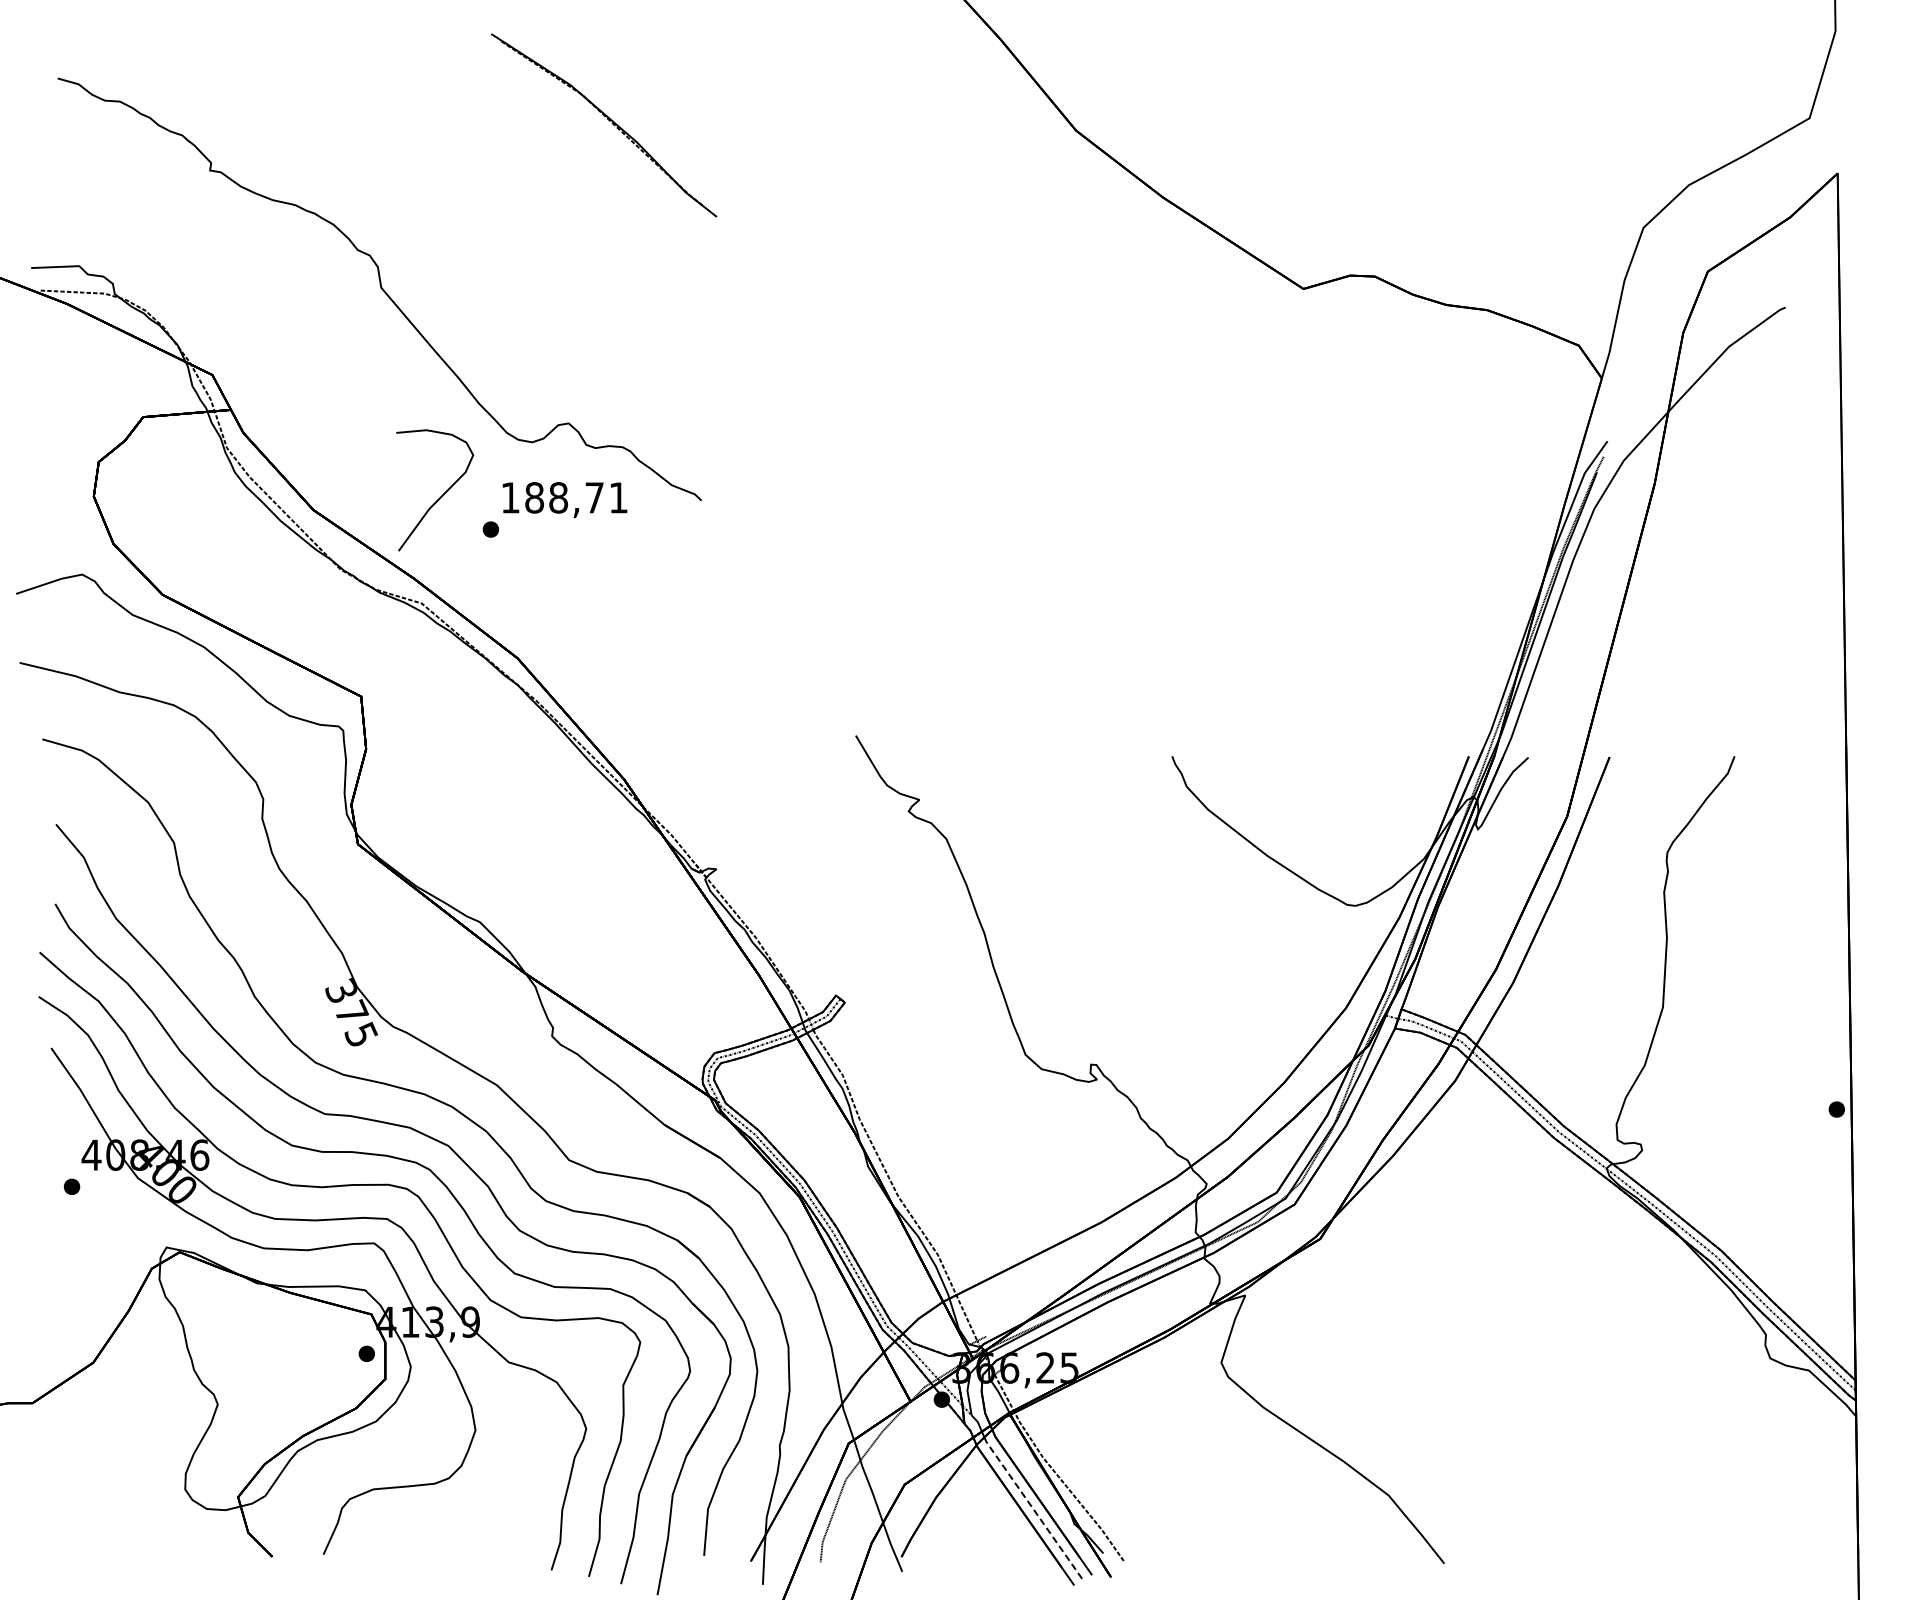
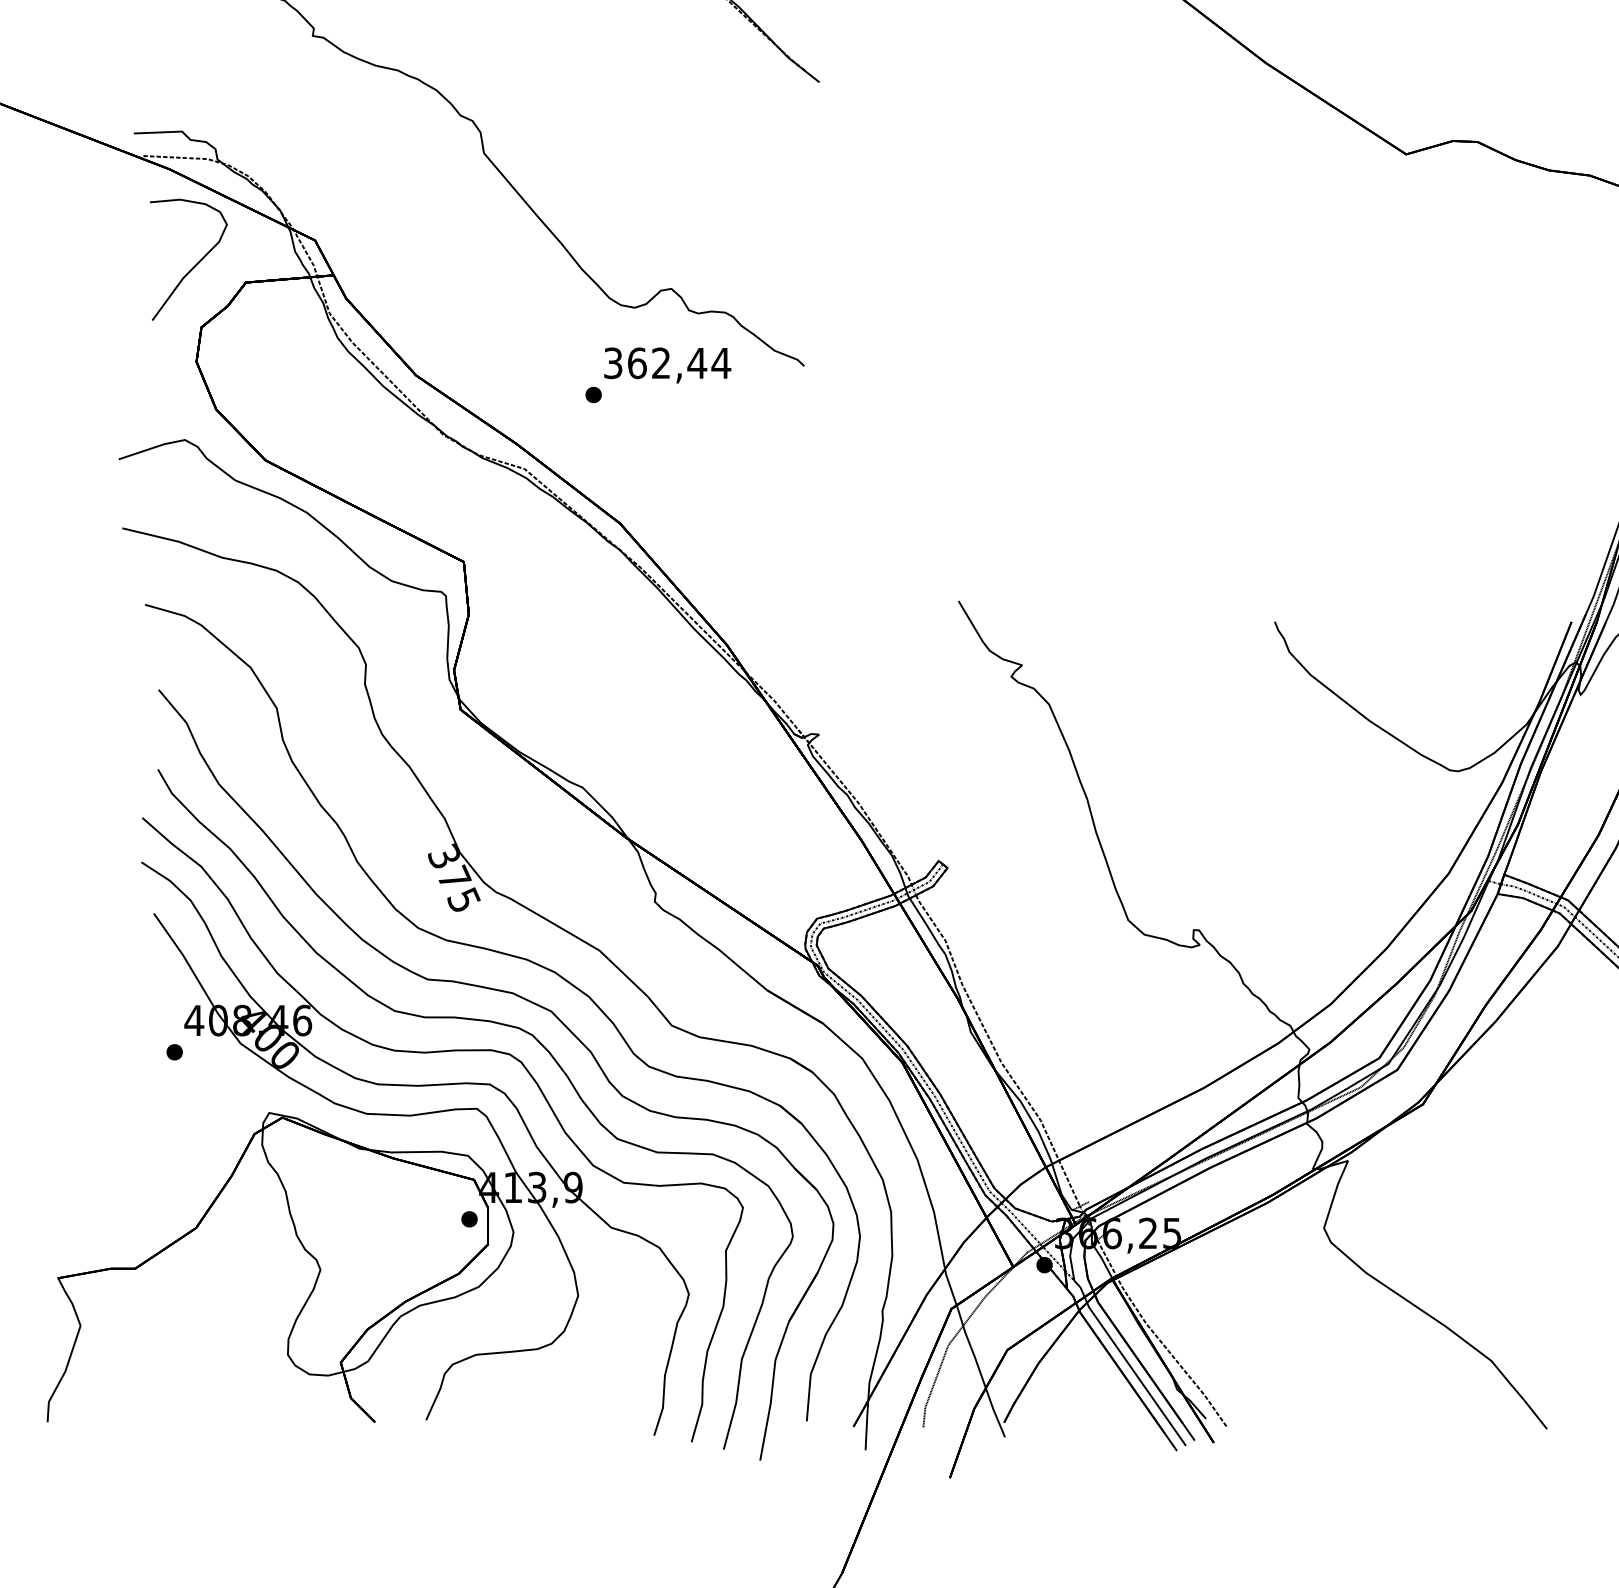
curve: (441, 495) -> (195, 264), moved
text: (564, 497) -> (667, 362), 188,71 -> 362,44
line: (1032, 1508) -> (1135, 1373), dashed -> solid

